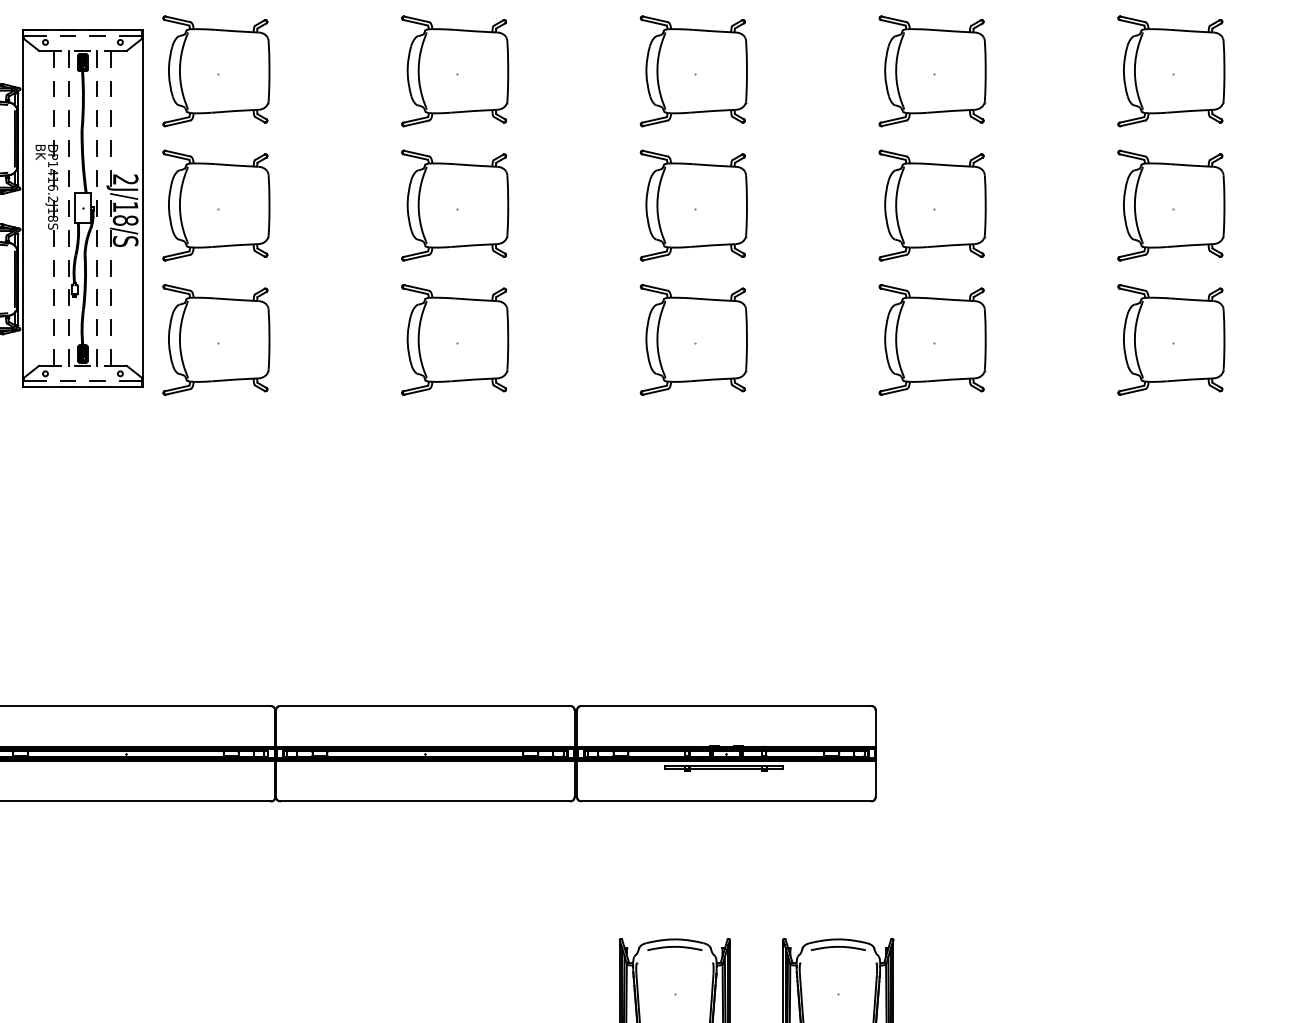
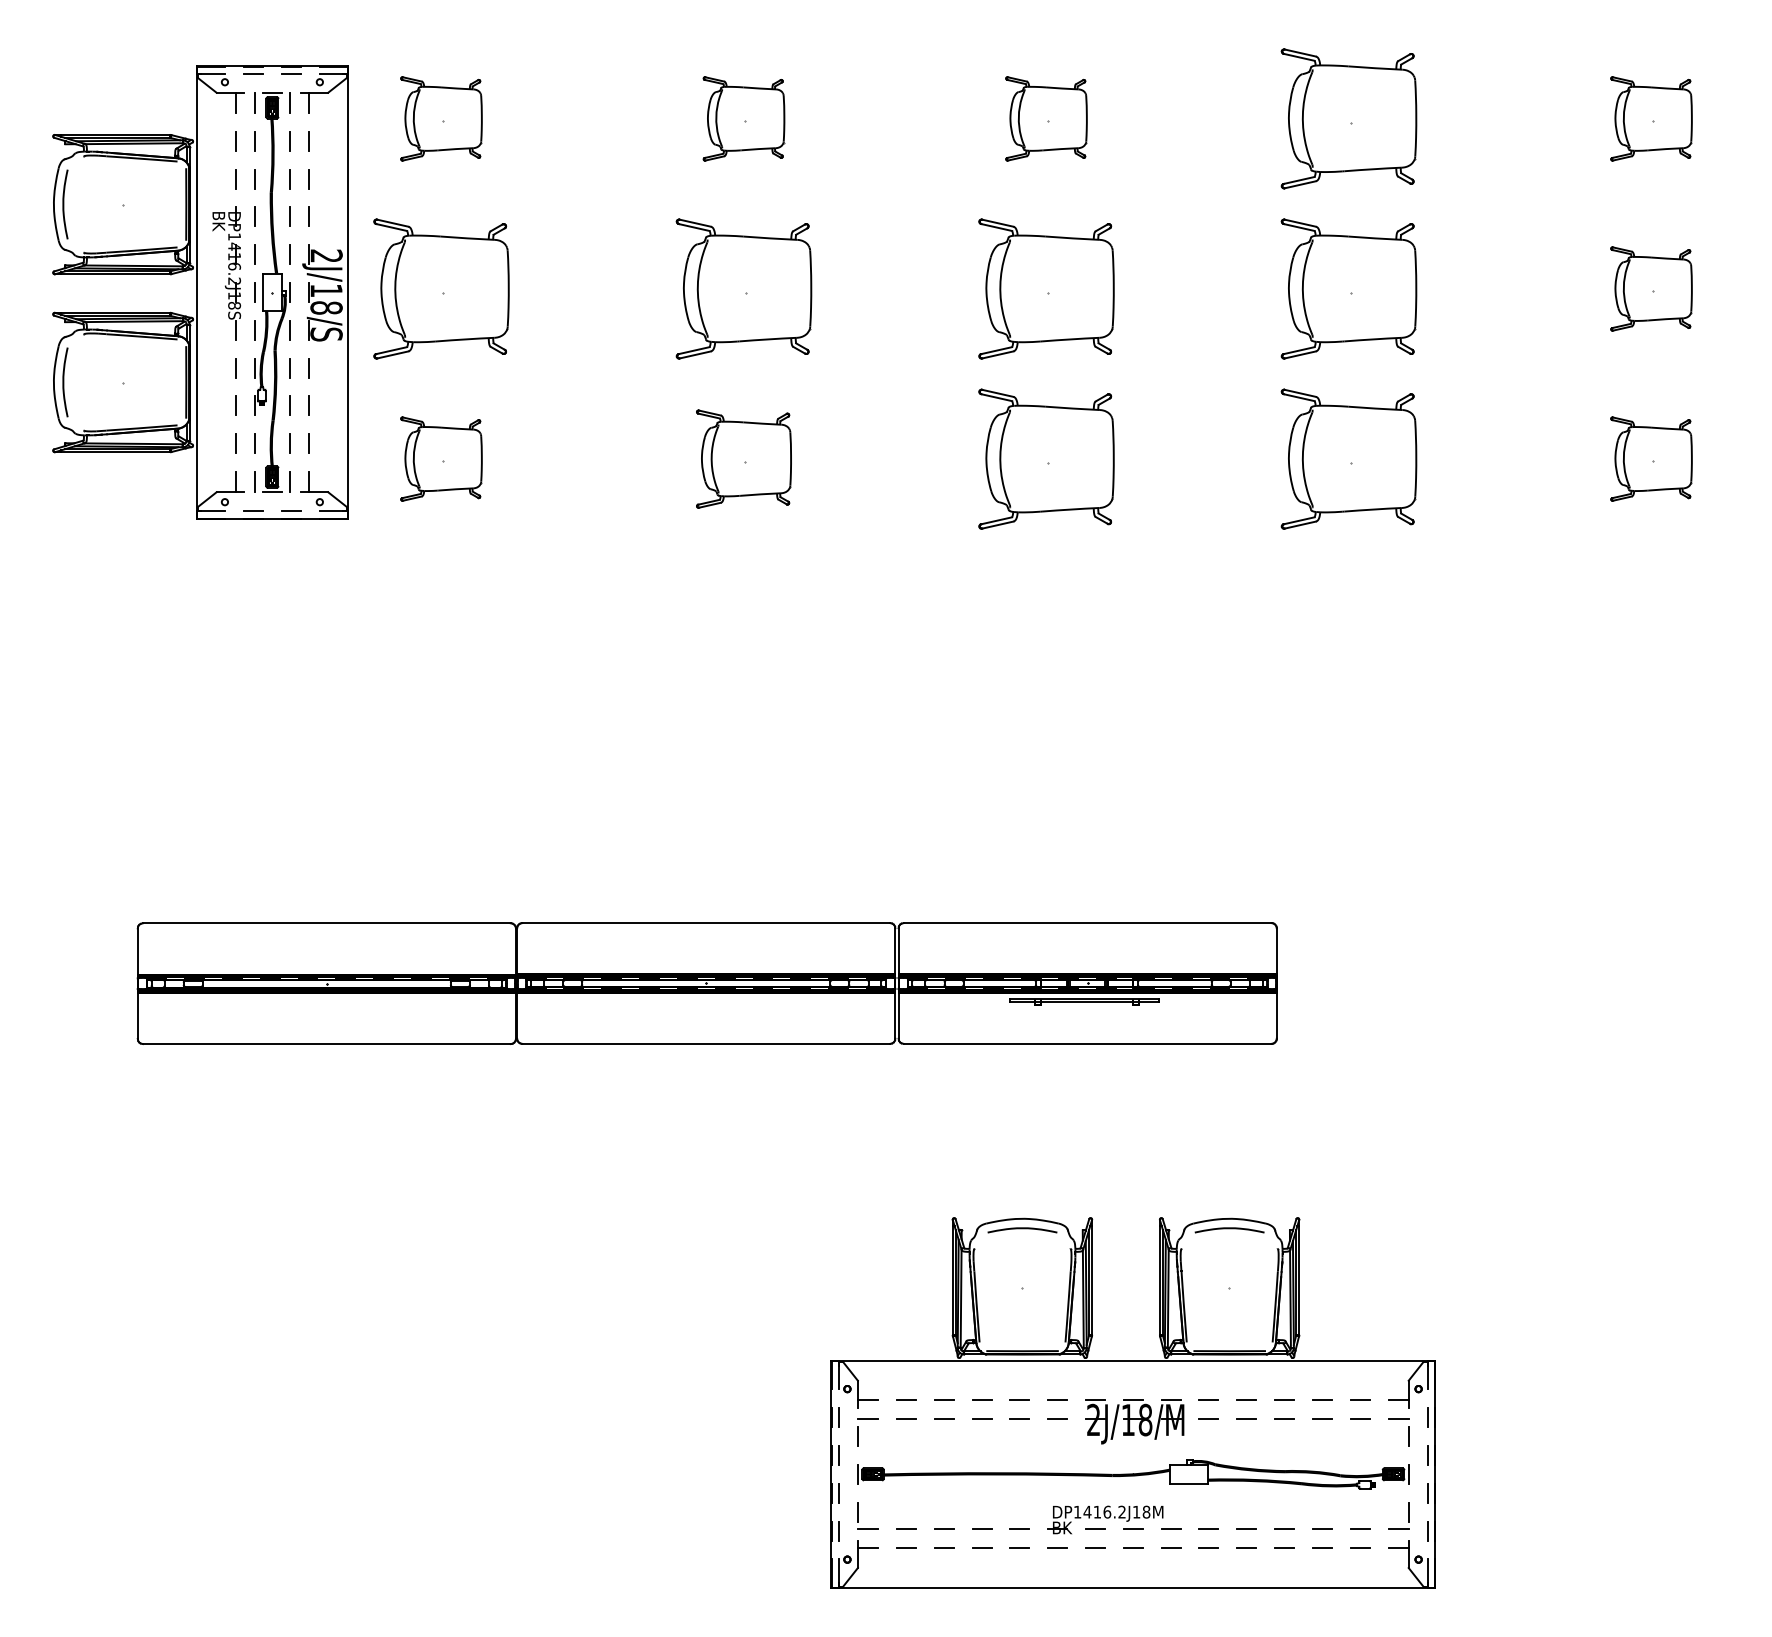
part: (216, 71) -> (441, 118), size x0.6
part: (454, 71) -> (743, 118), size x0.6
part: (693, 71) -> (1046, 118), size x0.6
part: (1171, 71) -> (1651, 118), size x0.6
part: (1171, 205) -> (1651, 288), size x0.6
part: (216, 339) -> (441, 458), size x0.6
part: (454, 339) -> (743, 458), size x0.7
part: (1171, 339) -> (1651, 458), size x0.6

